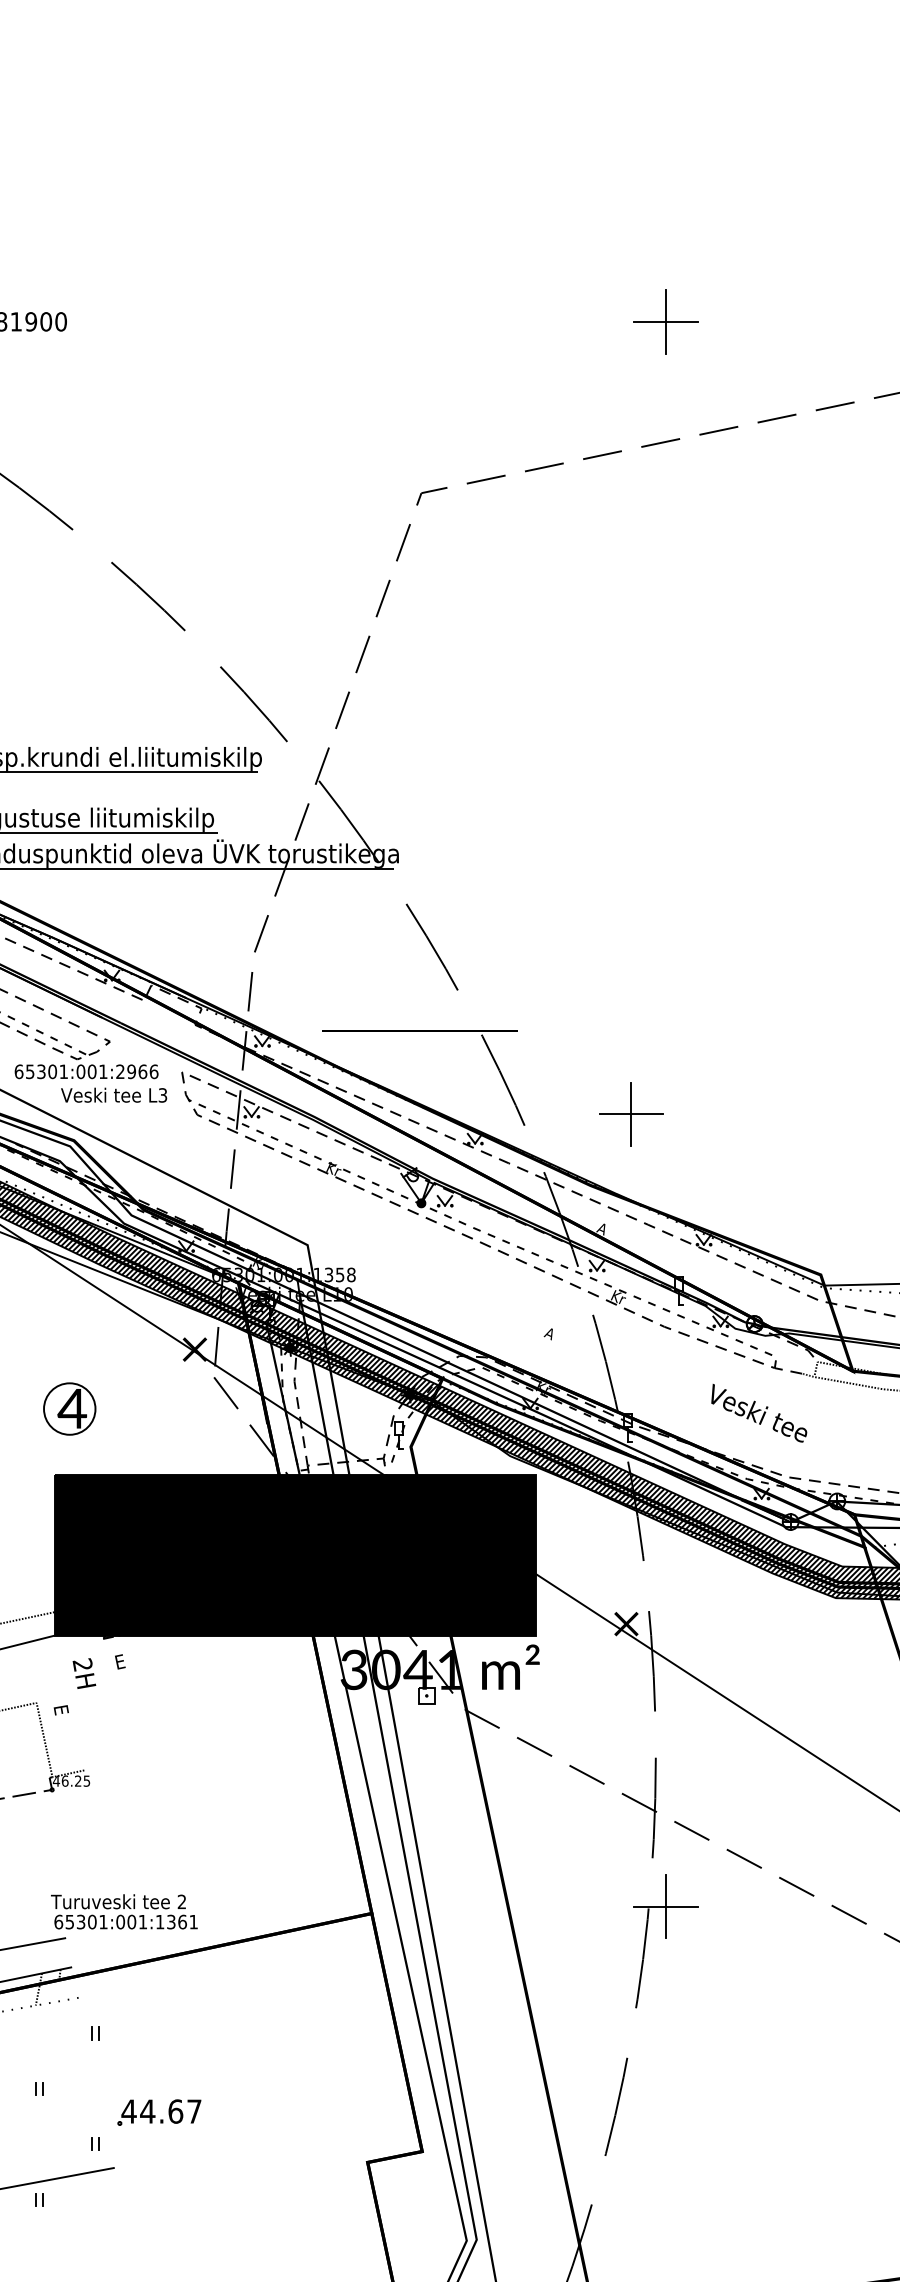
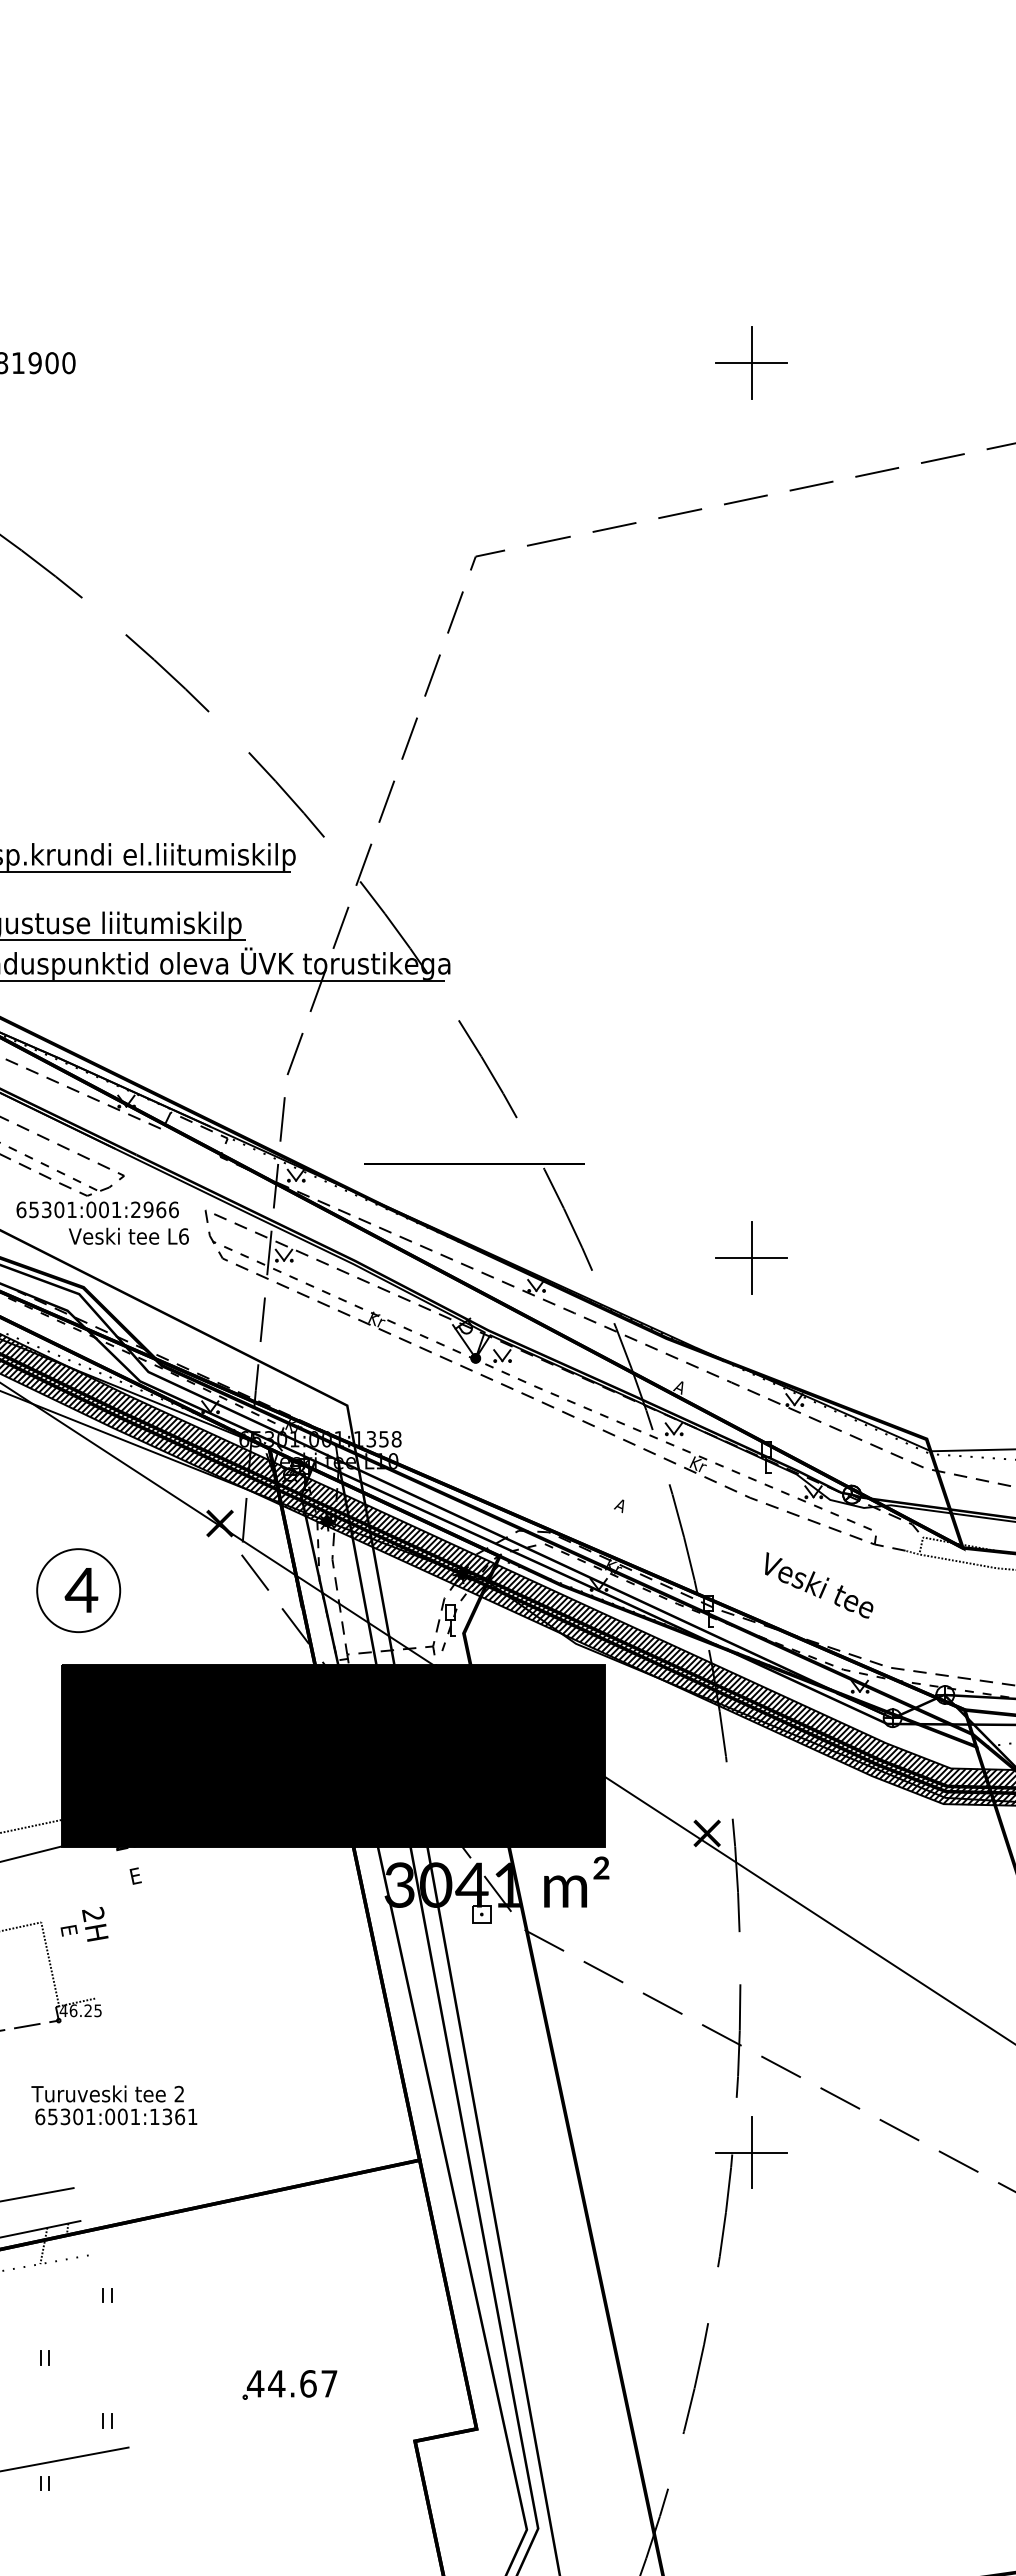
text: (162, 1095) -> (183, 1236), L3 -> L6
part: (631, 1113) -> (751, 1257), moved
circle: (69, 1408) -> (78, 1590), size x1.43
text: (759, 1413) -> (819, 1585), moved
text: (84, 1673) -> (95, 1924), moved
text: (124, 1912) -> (114, 2105), moved
part: (159, 2112) -> (289, 2384), moved

